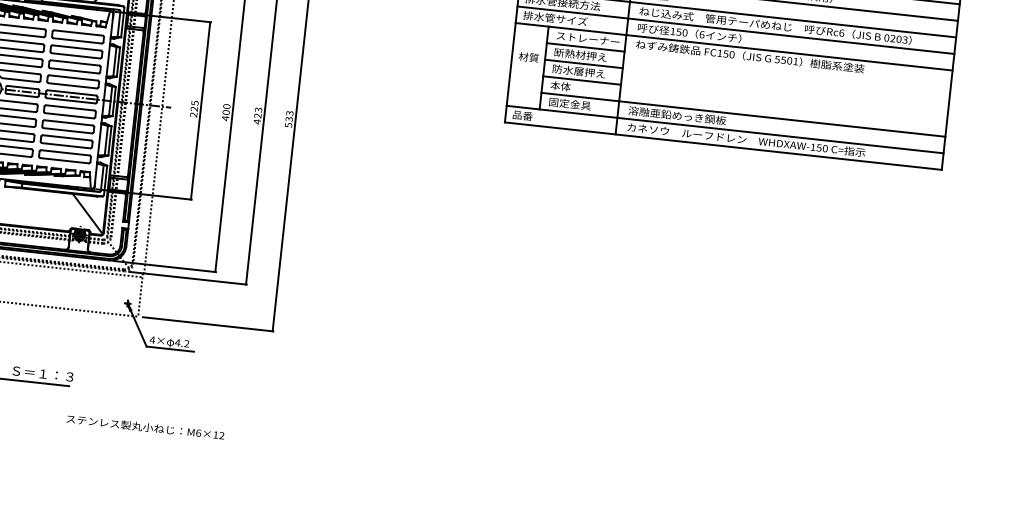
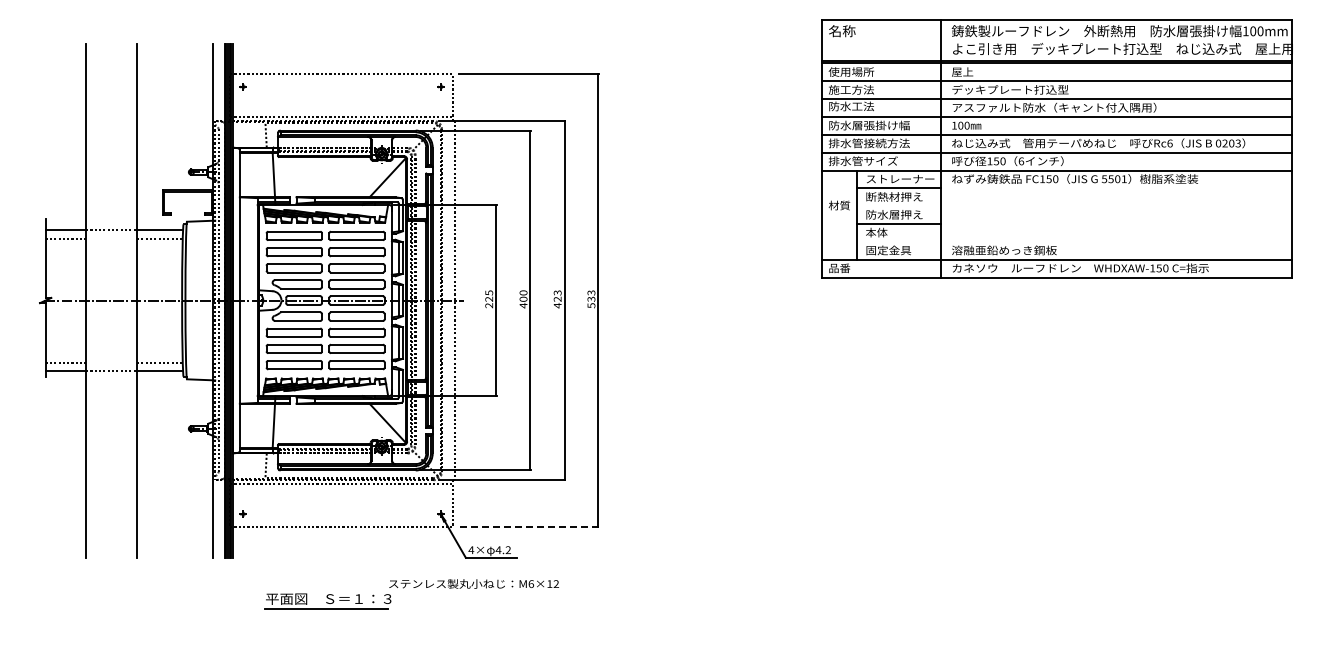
line: (583, 64) -> (898, 206), removed
line: (743, 114) -> (1074, 241), removed
line: (207, 323) -> (528, 526), solid -> dashed
text: (145, 426) -> (473, 583), moved

